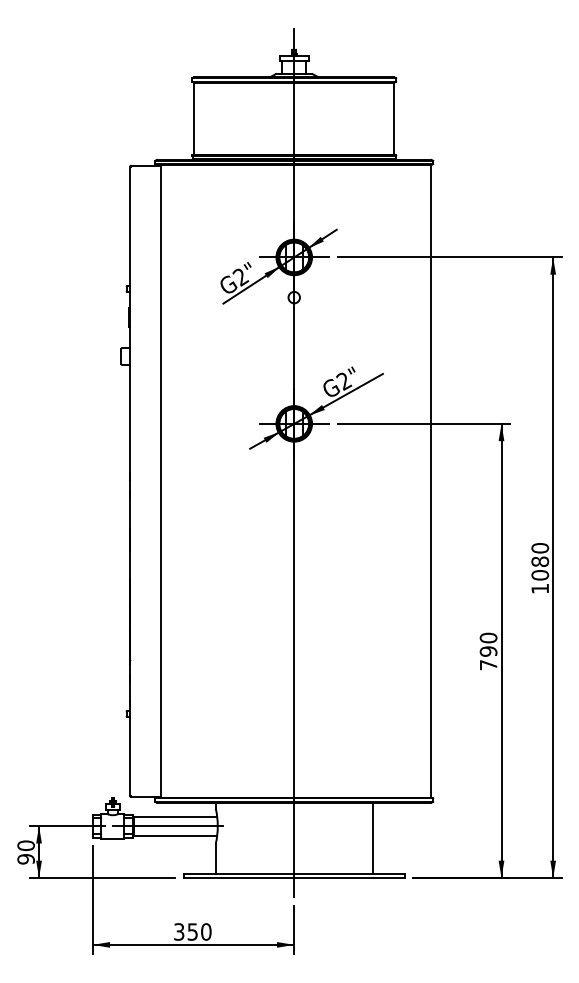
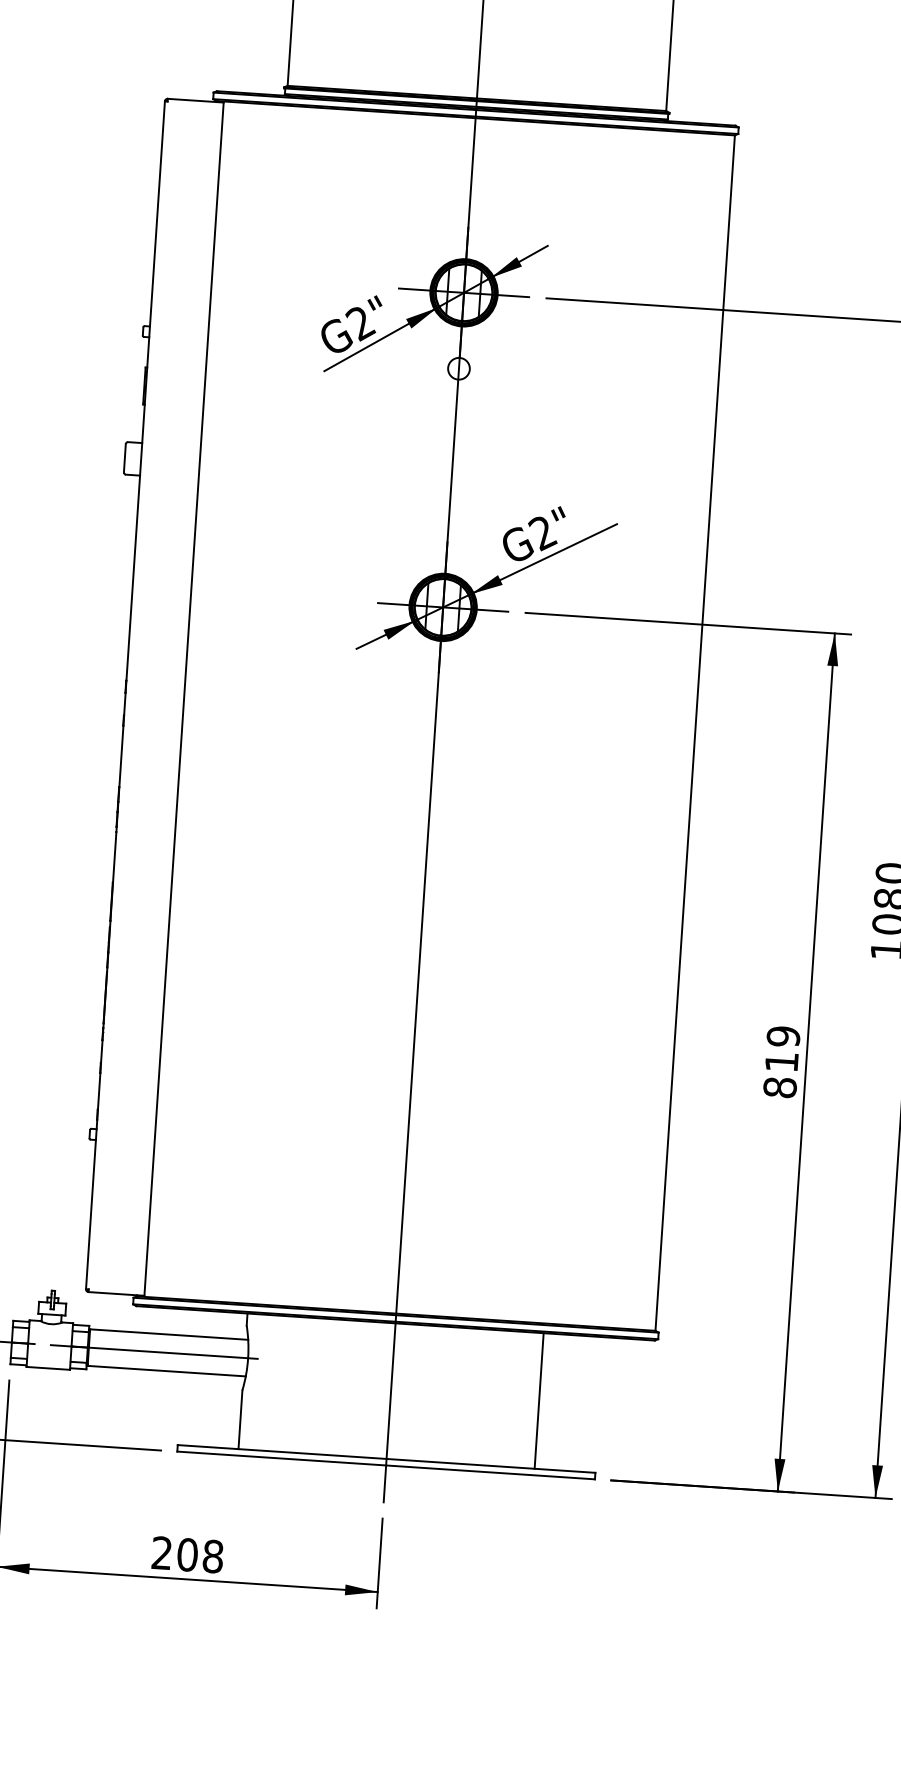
text: (488, 651) -> (781, 1061), 790 -> 819
text: (192, 931) -> (187, 1553), 350 -> 208

